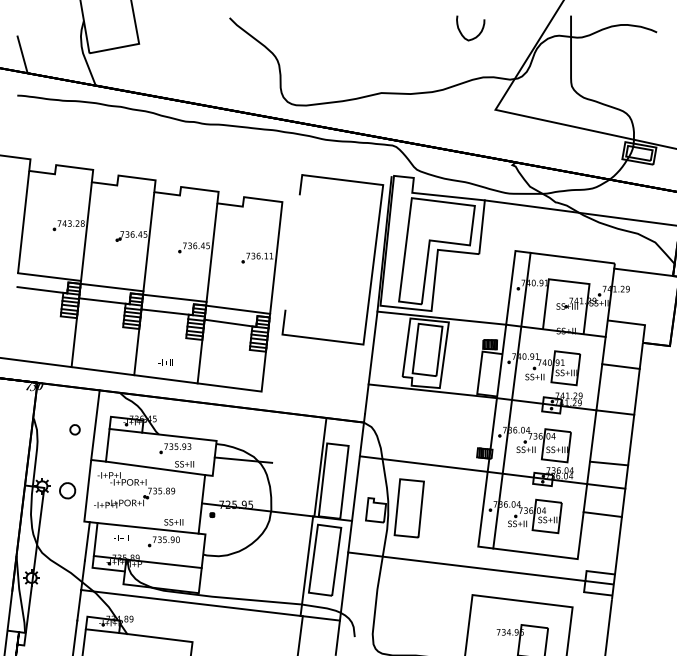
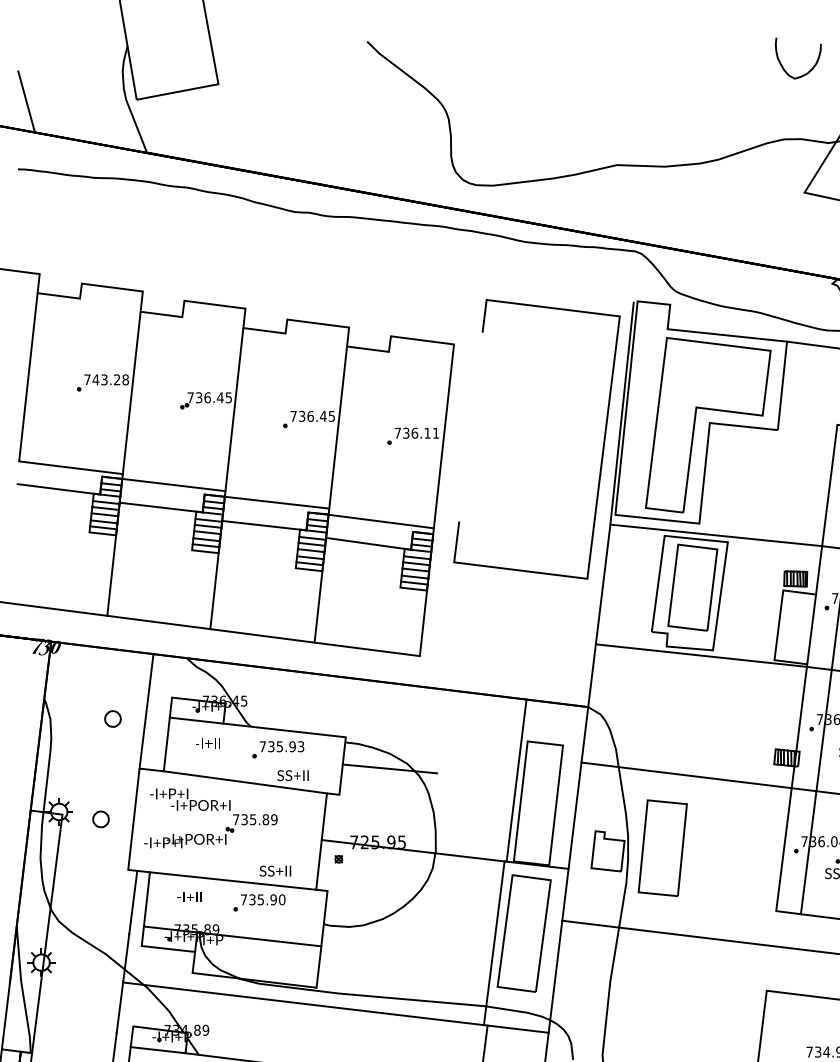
curve: (476, 35) -> (807, 70), moved
text: (165, 362) -> (207, 743), moved
part: (67, 490) -> (100, 818), size x0.62

